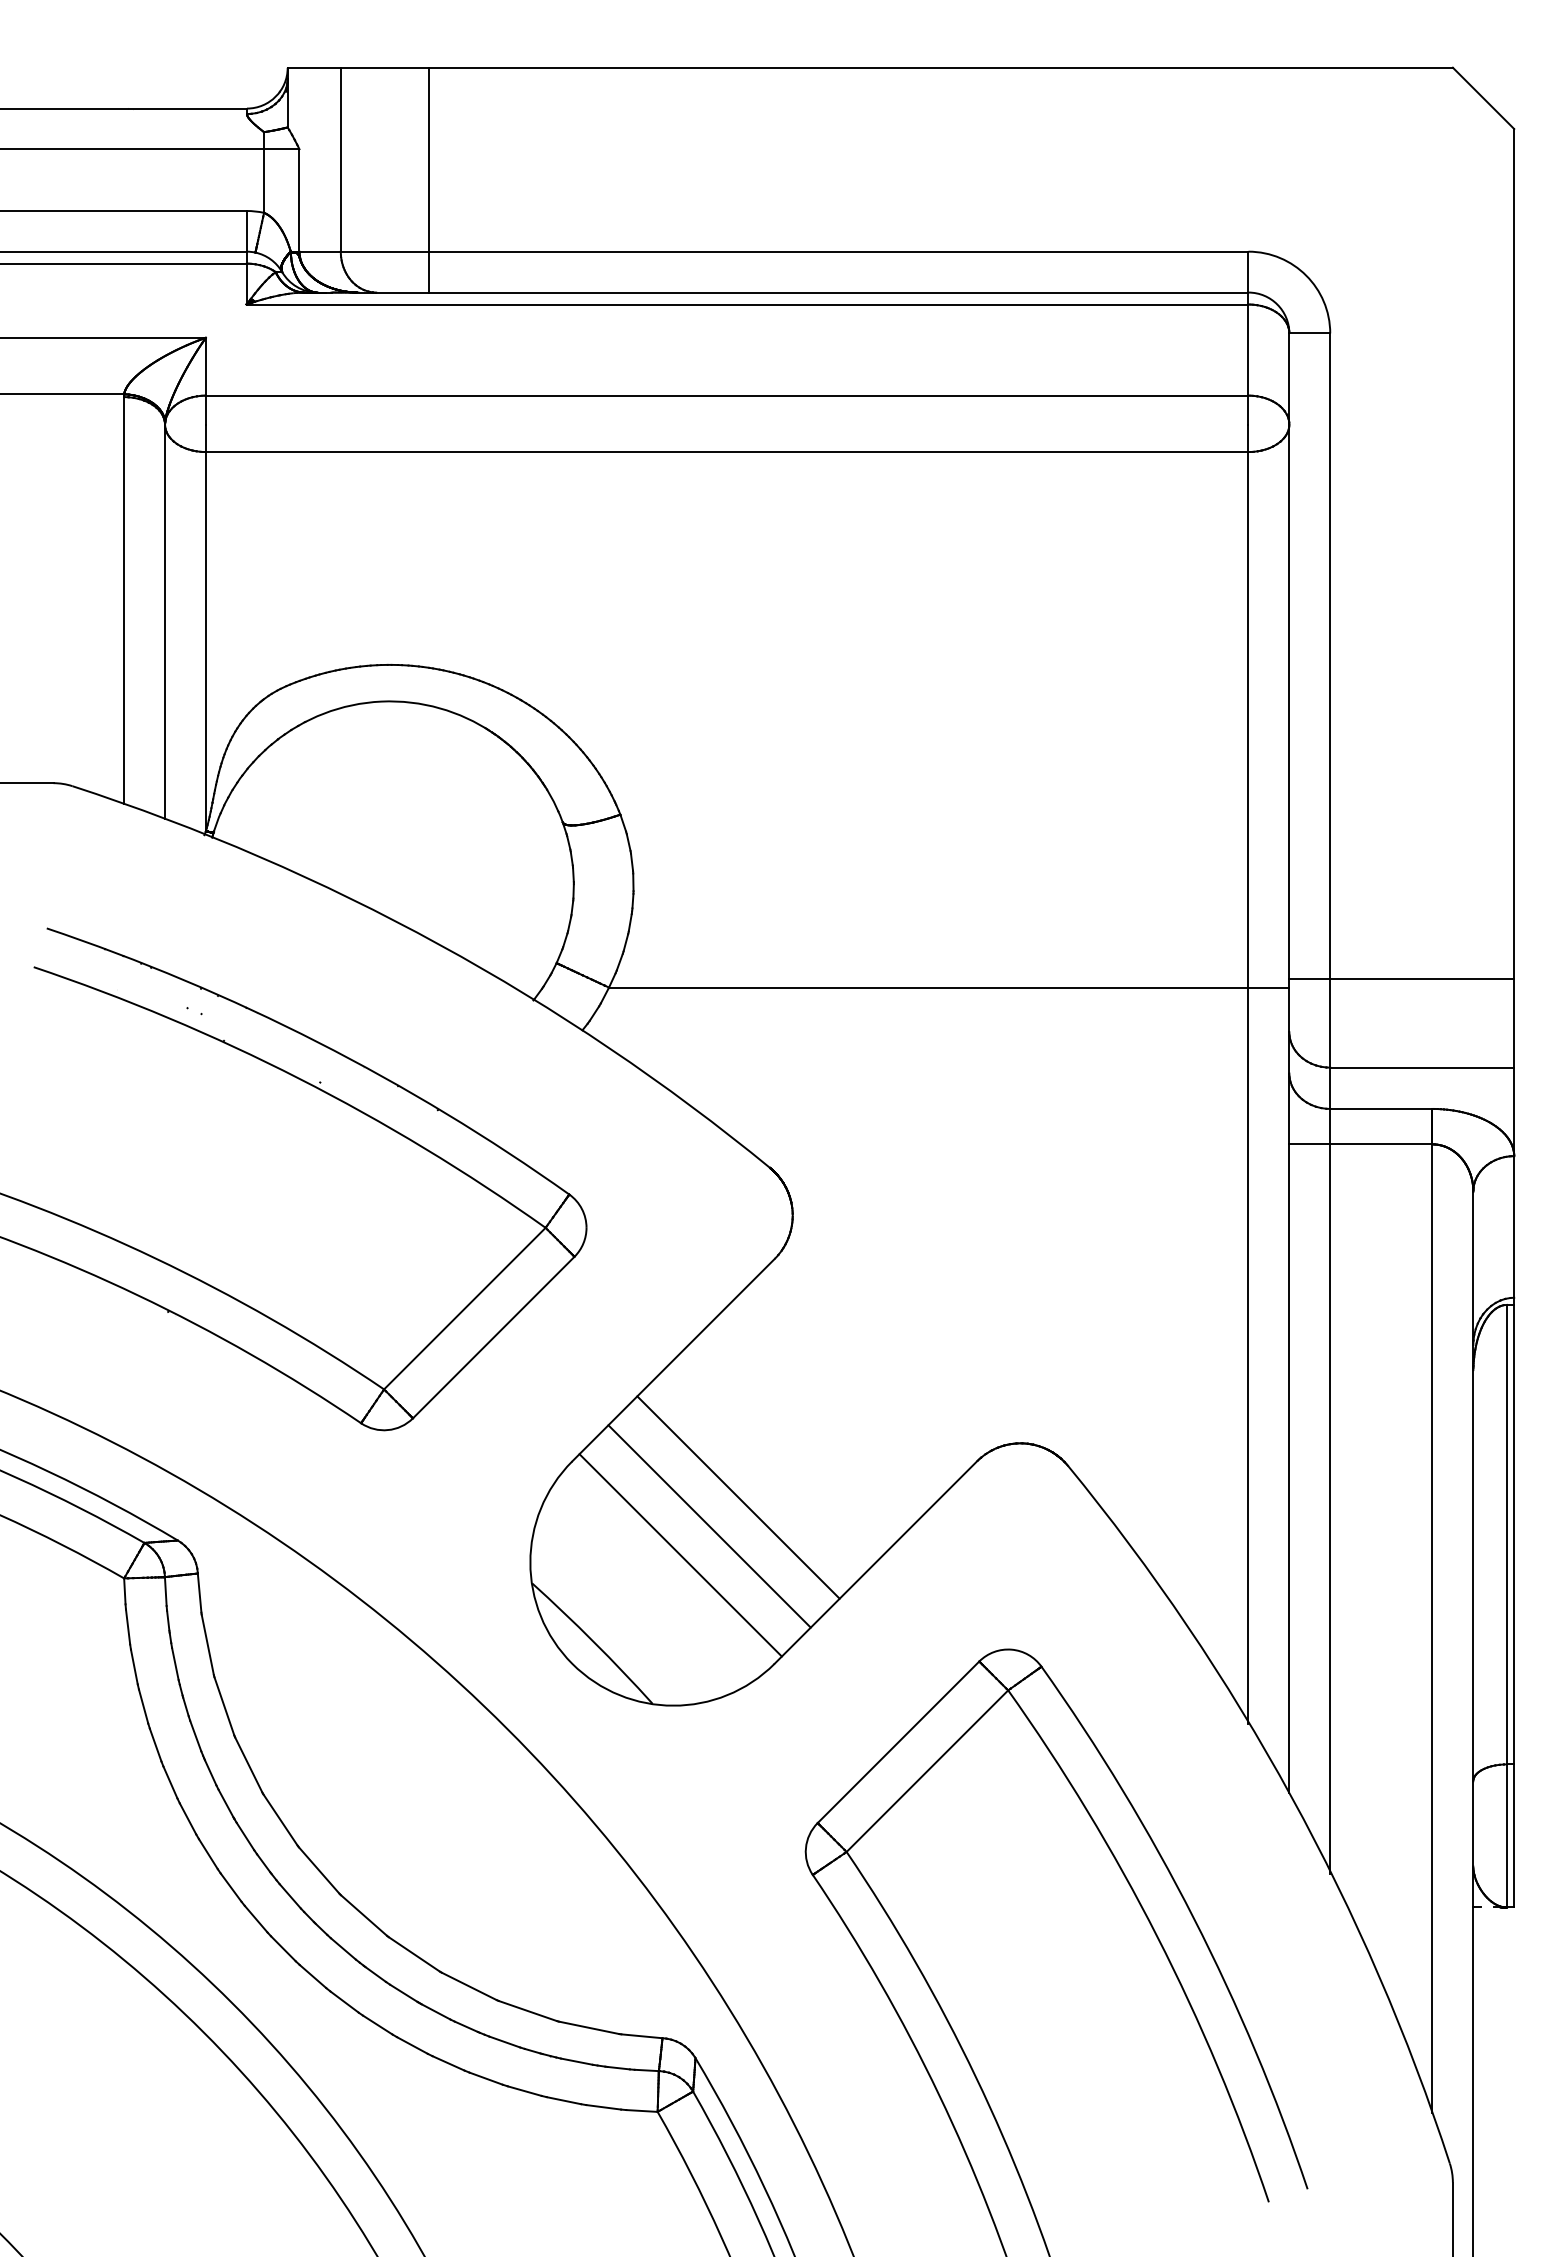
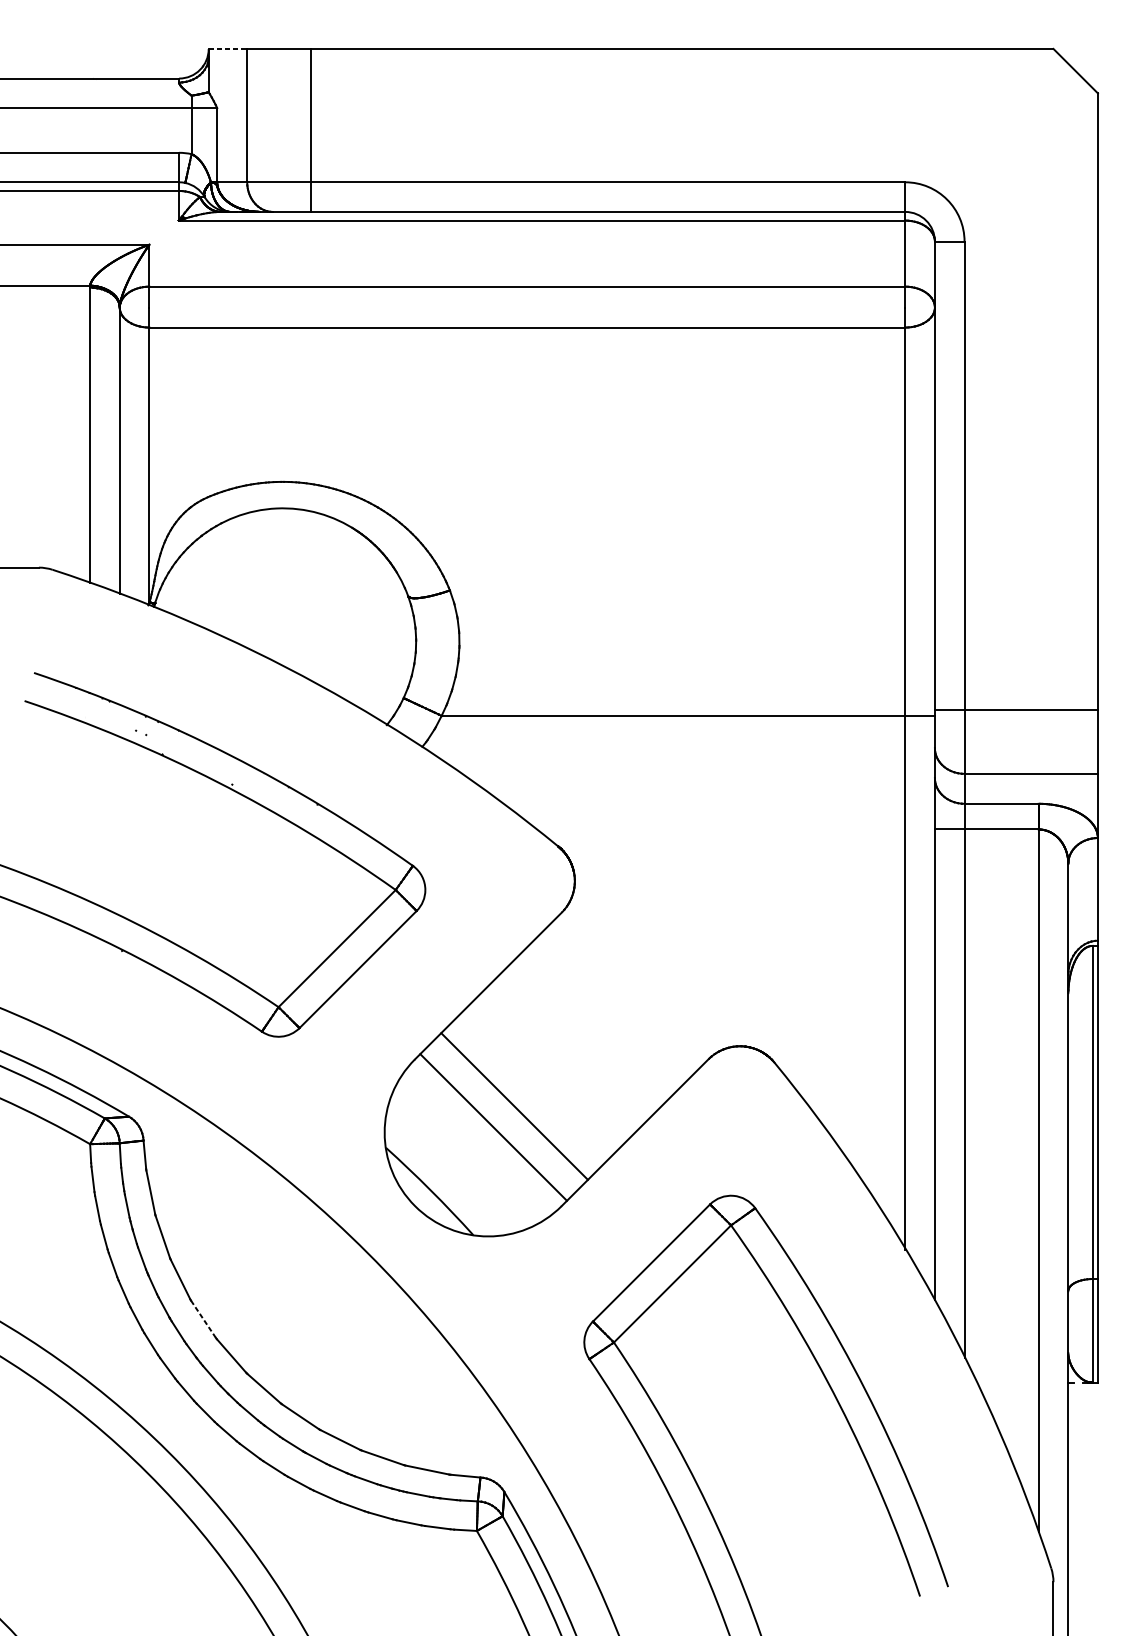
line: (314, 67) -> (228, 48), solid -> dashed
line: (738, 1497) -> (535, 1085), removed
line: (280, 1820) -> (203, 1319), solid -> dashed

